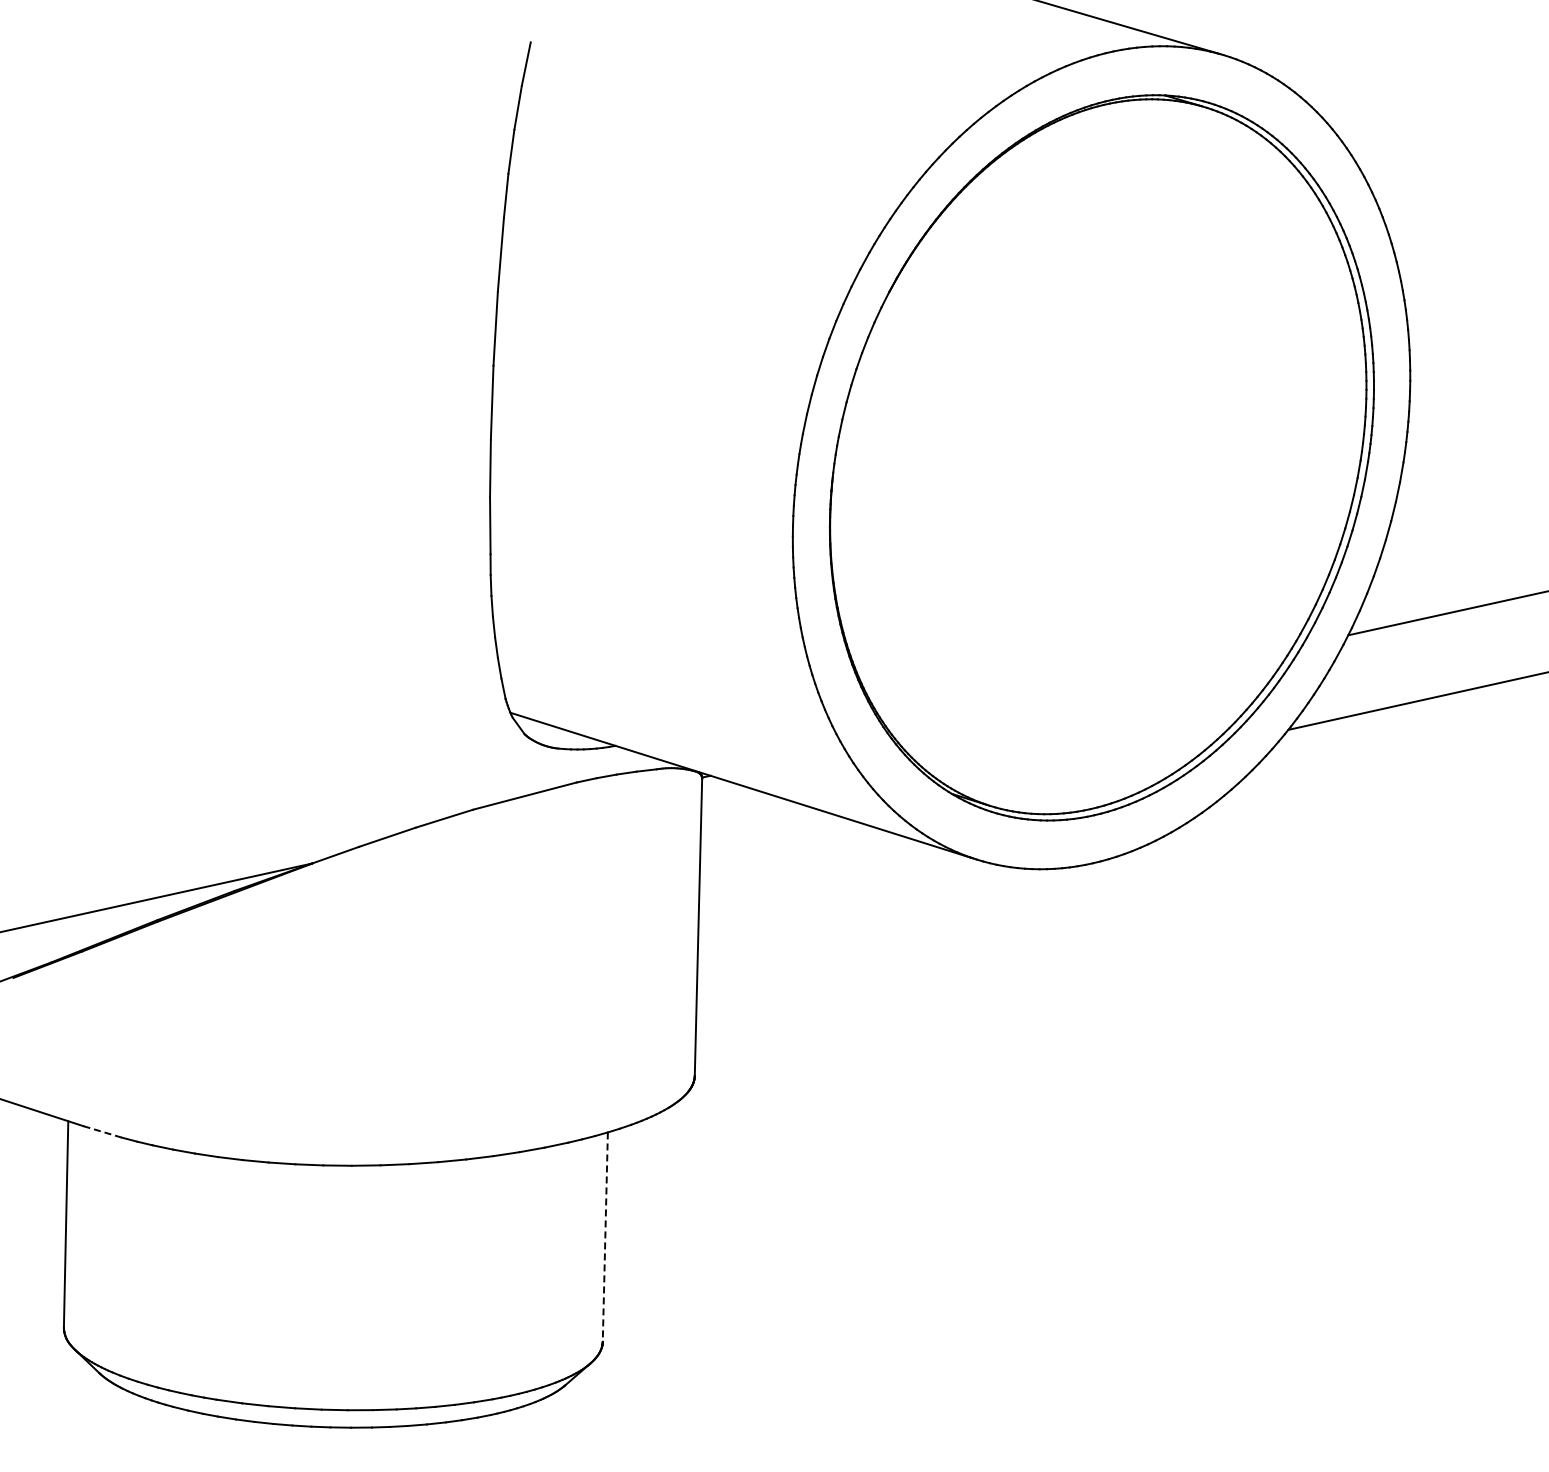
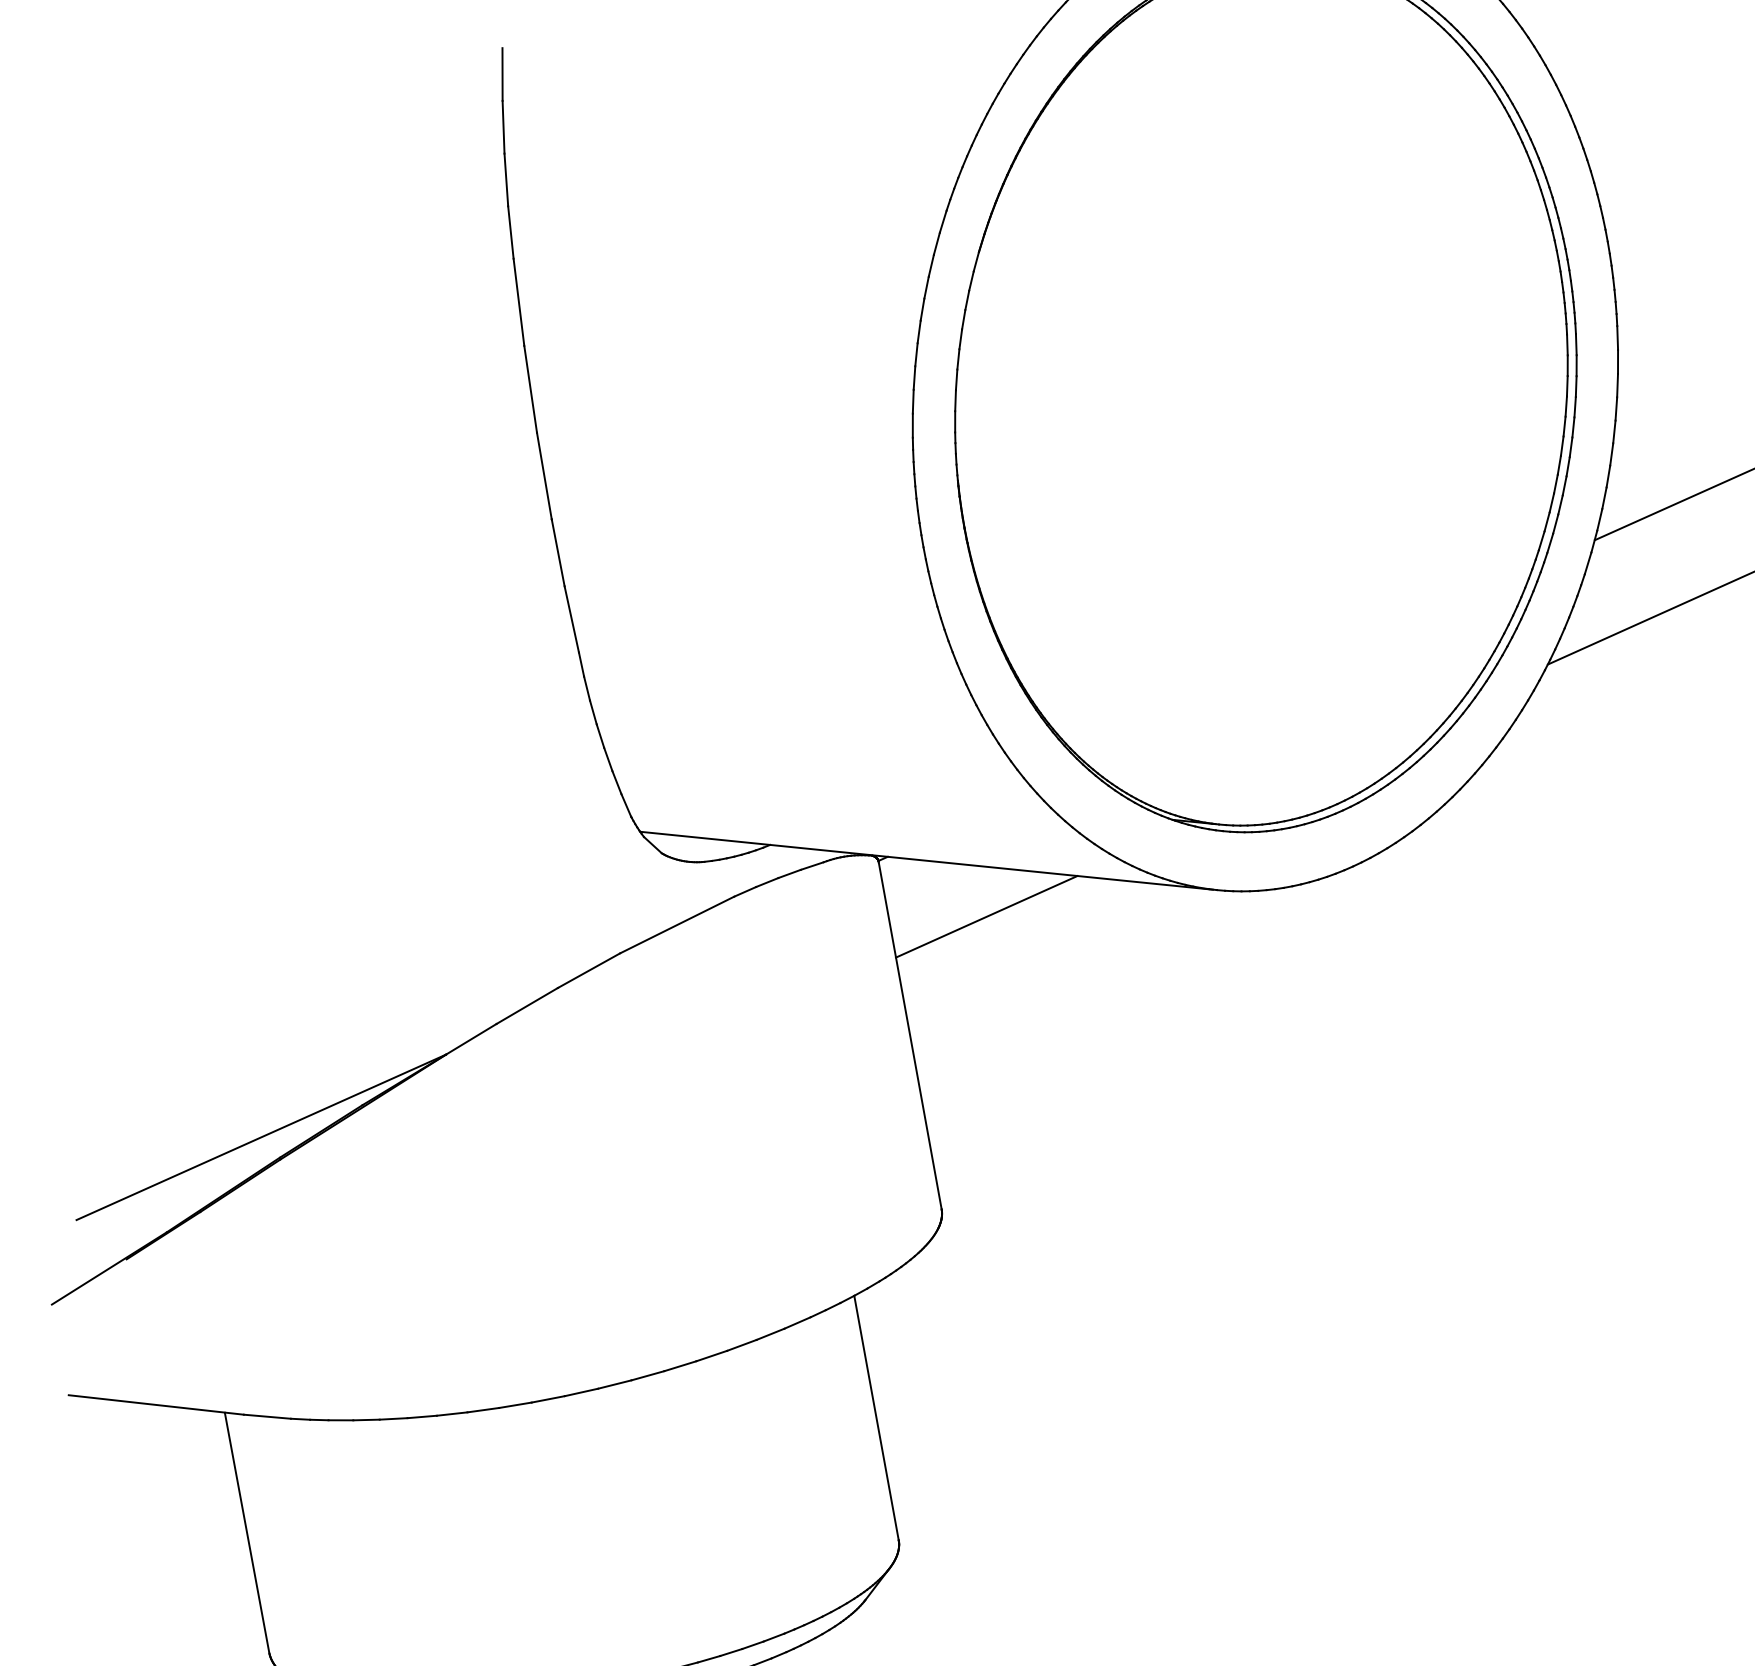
line: (781, 842) -> (986, 917), added
line: (102, 1131) -> (267, 1416), dashed -> solid
line: (605, 1237) -> (876, 1418), dashed -> solid

